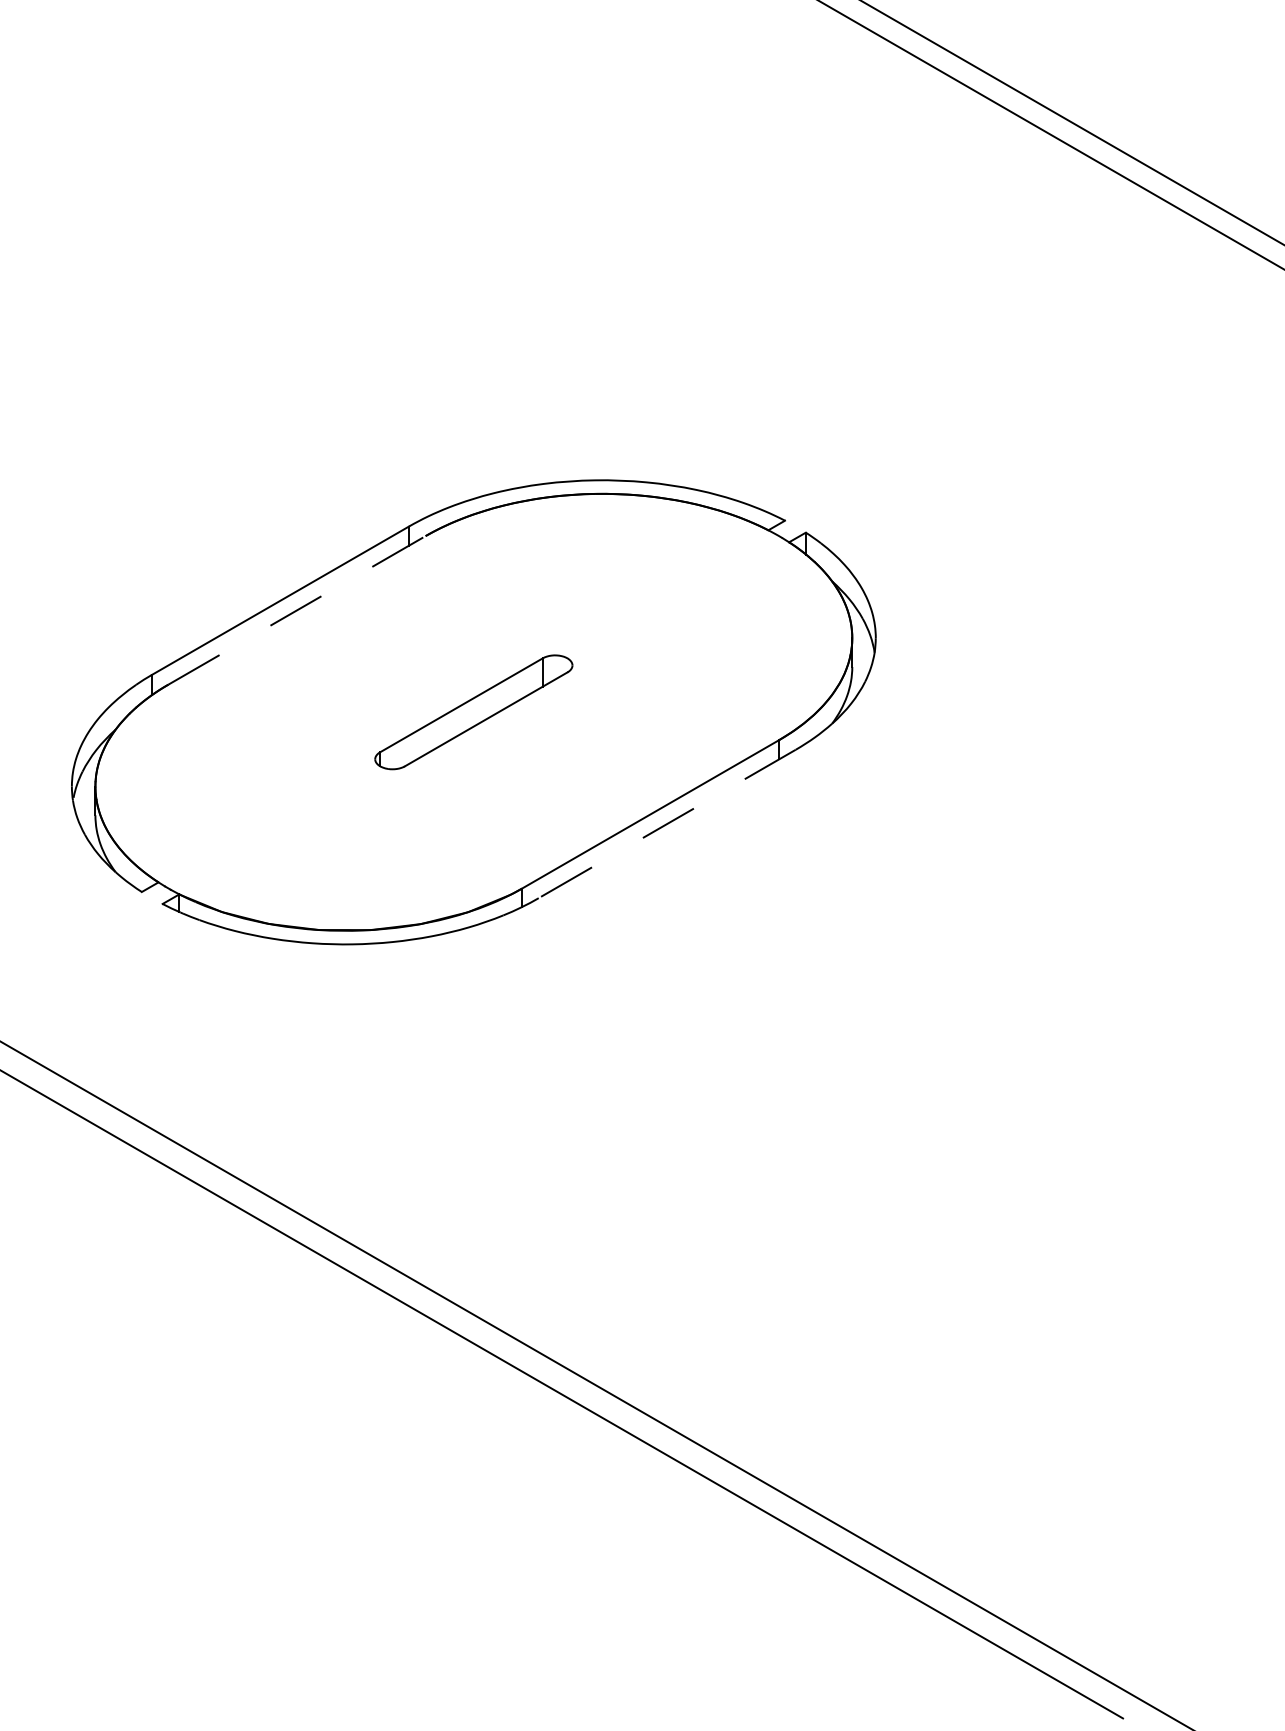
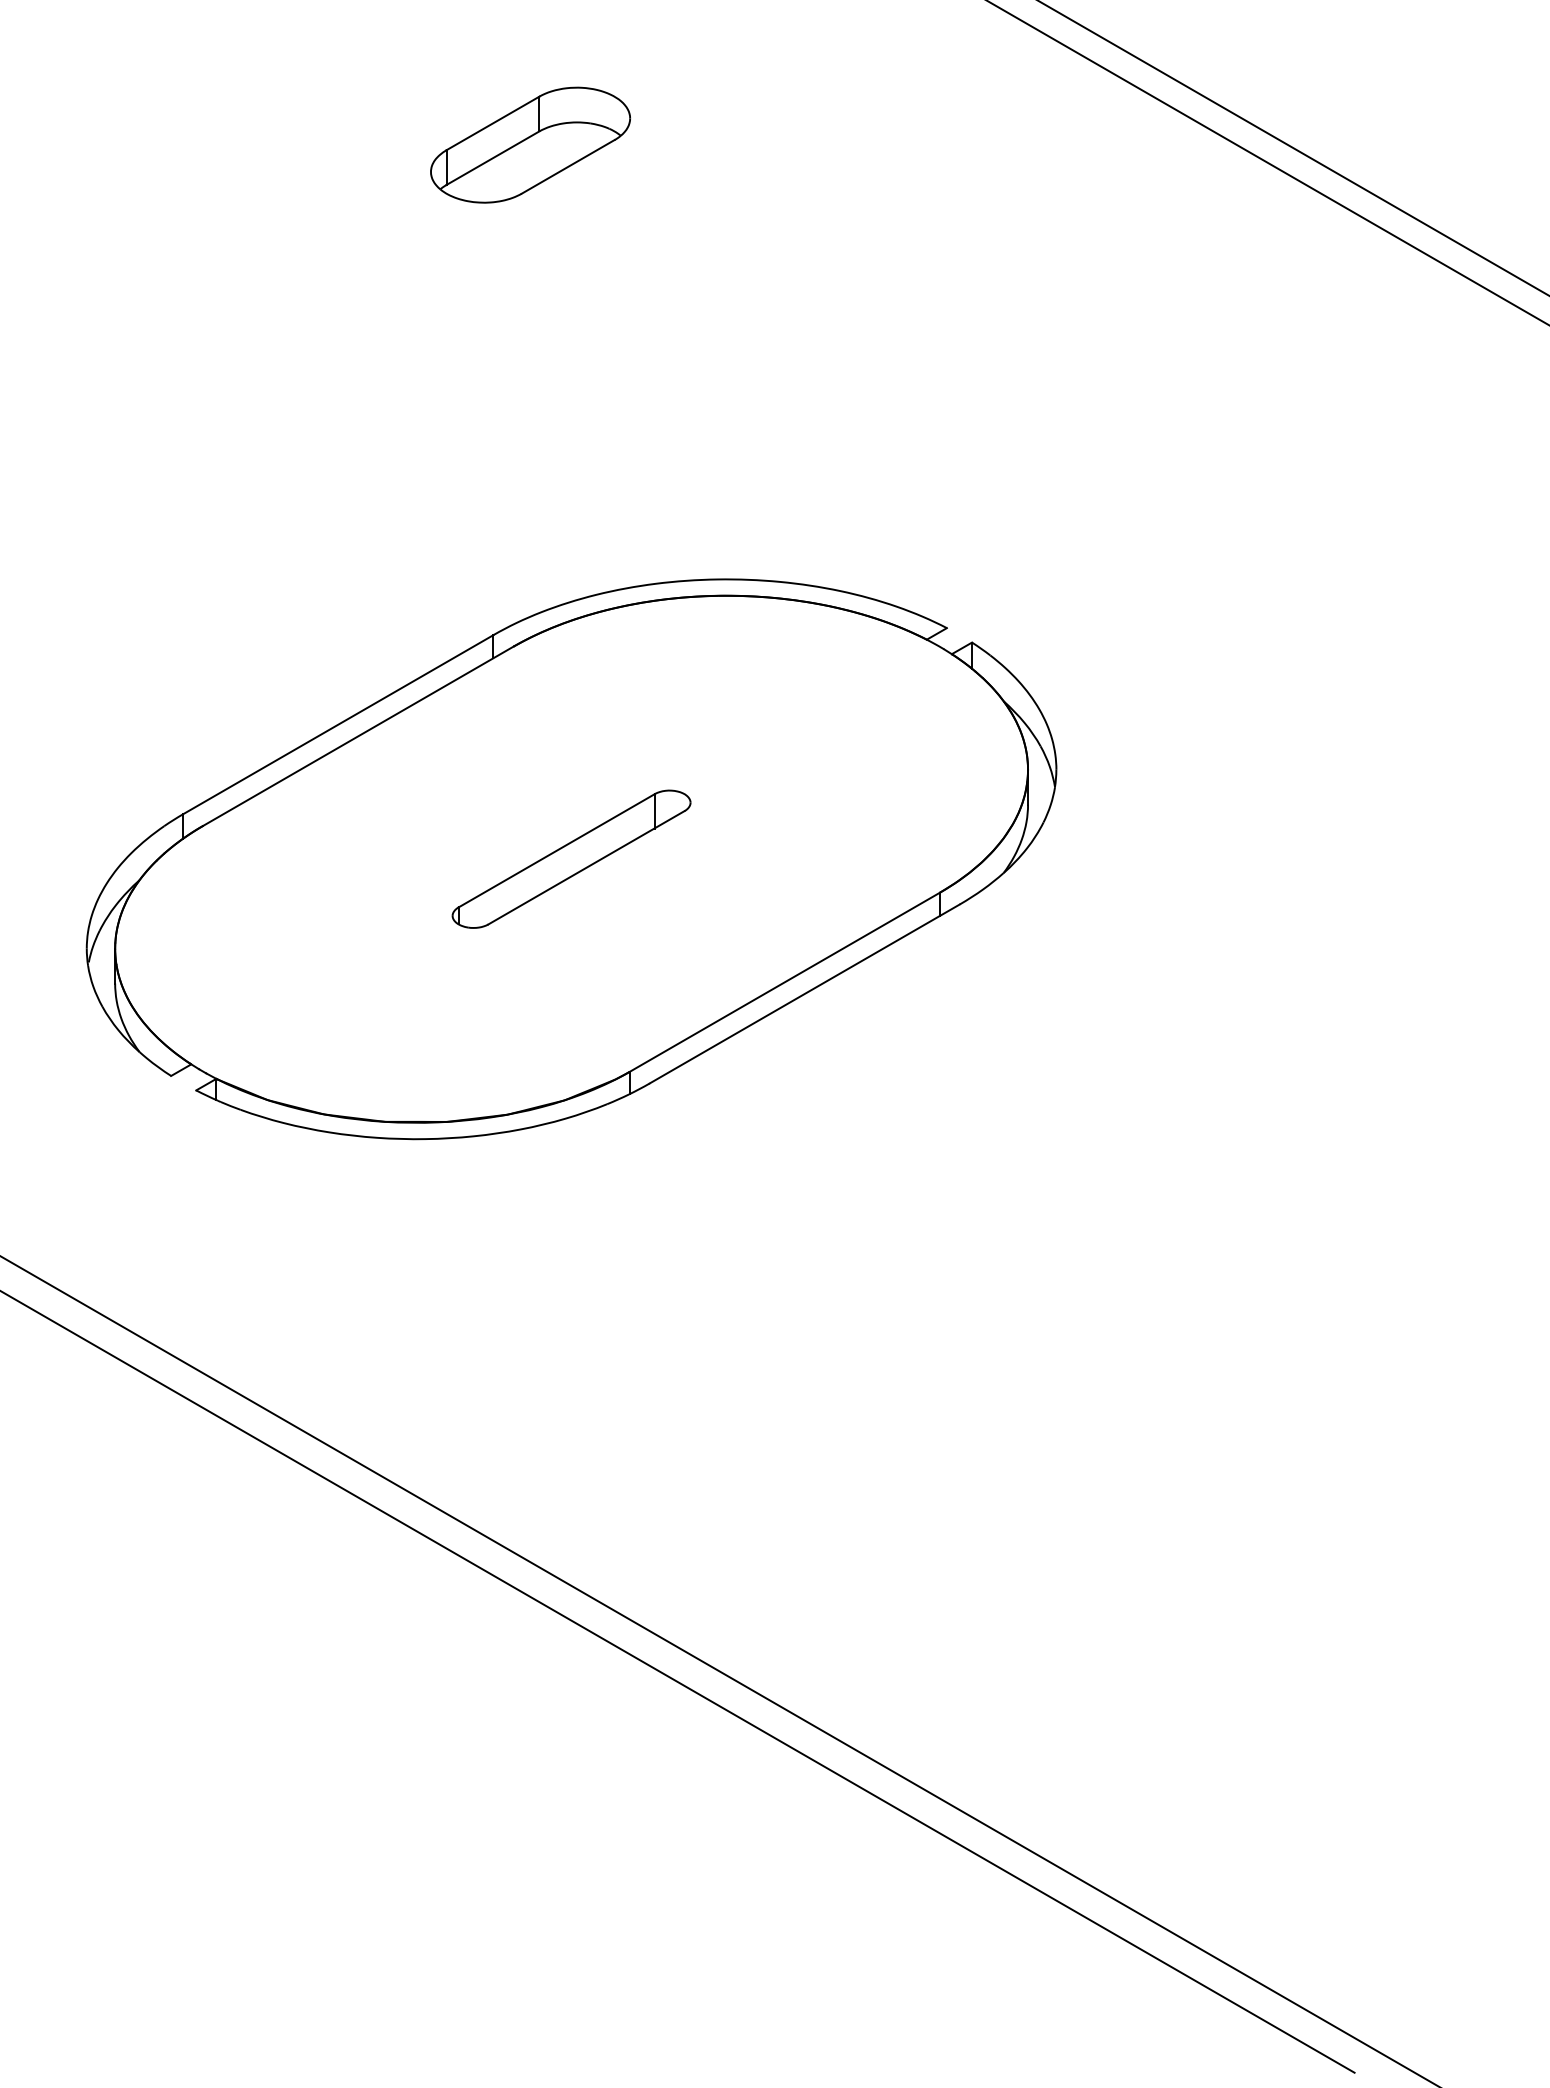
part: (439, 119) -> (530, 144), added
line: (297, 610) -> (358, 736), dashed -> solid
line: (666, 823) -> (804, 993), dashed -> solid

